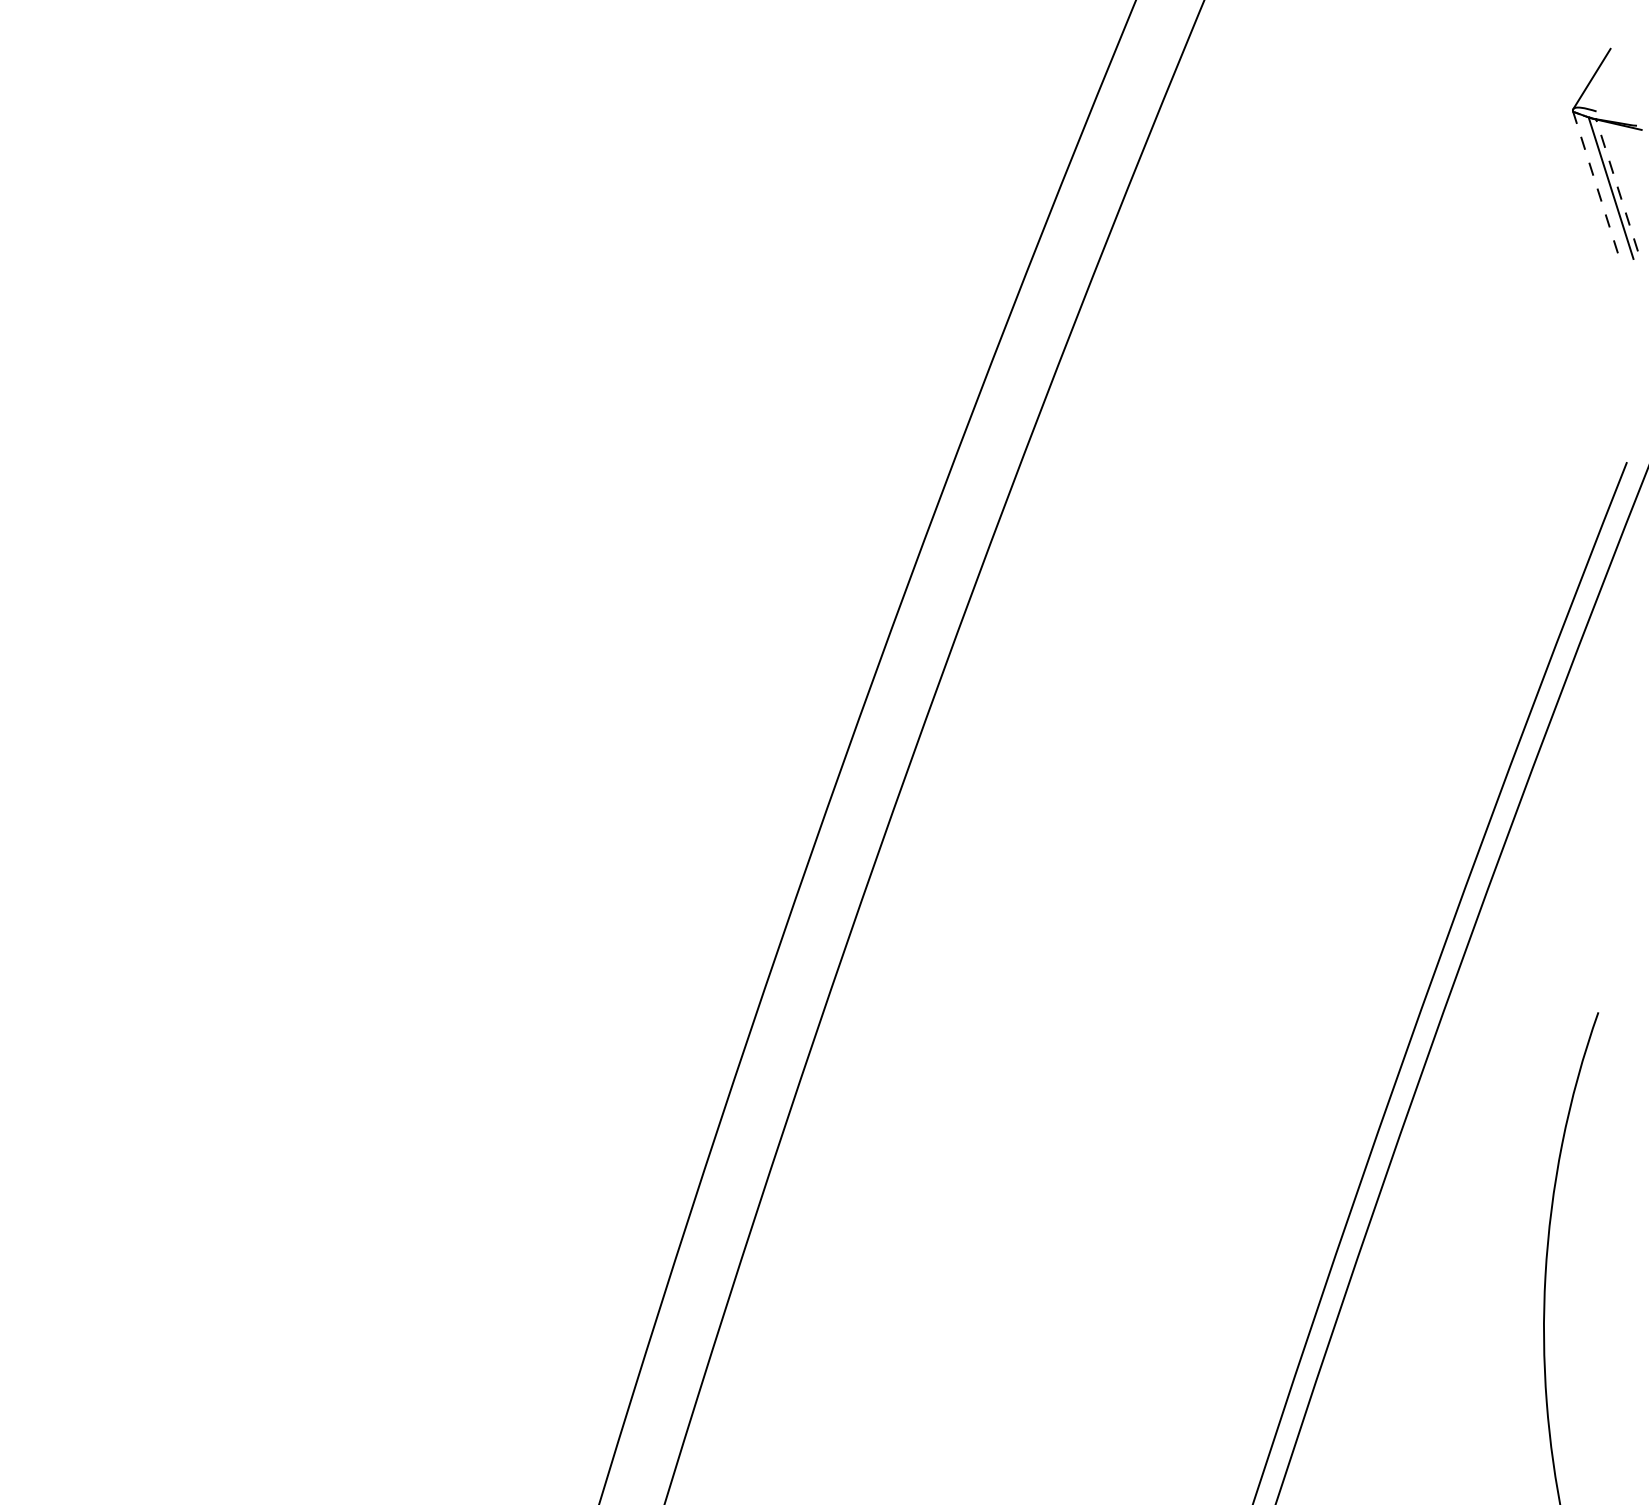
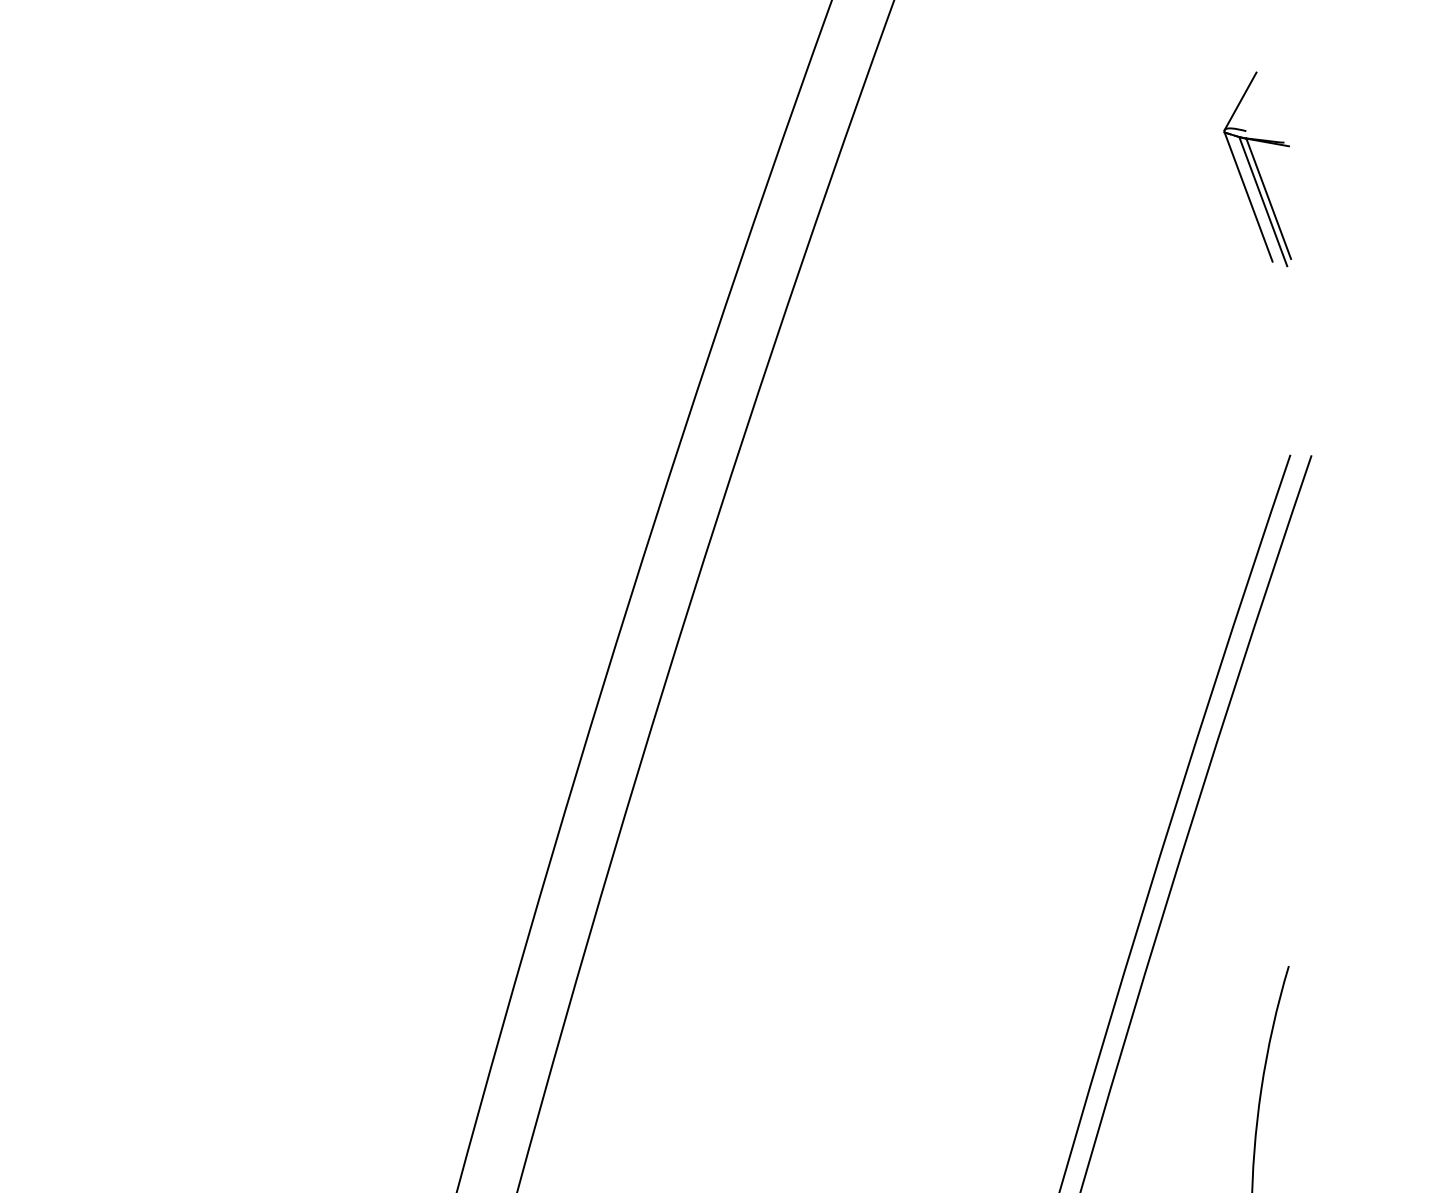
line: (1595, 182) -> (1248, 197), dashed -> solid
line: (1616, 184) -> (1268, 197), dashed -> solid

